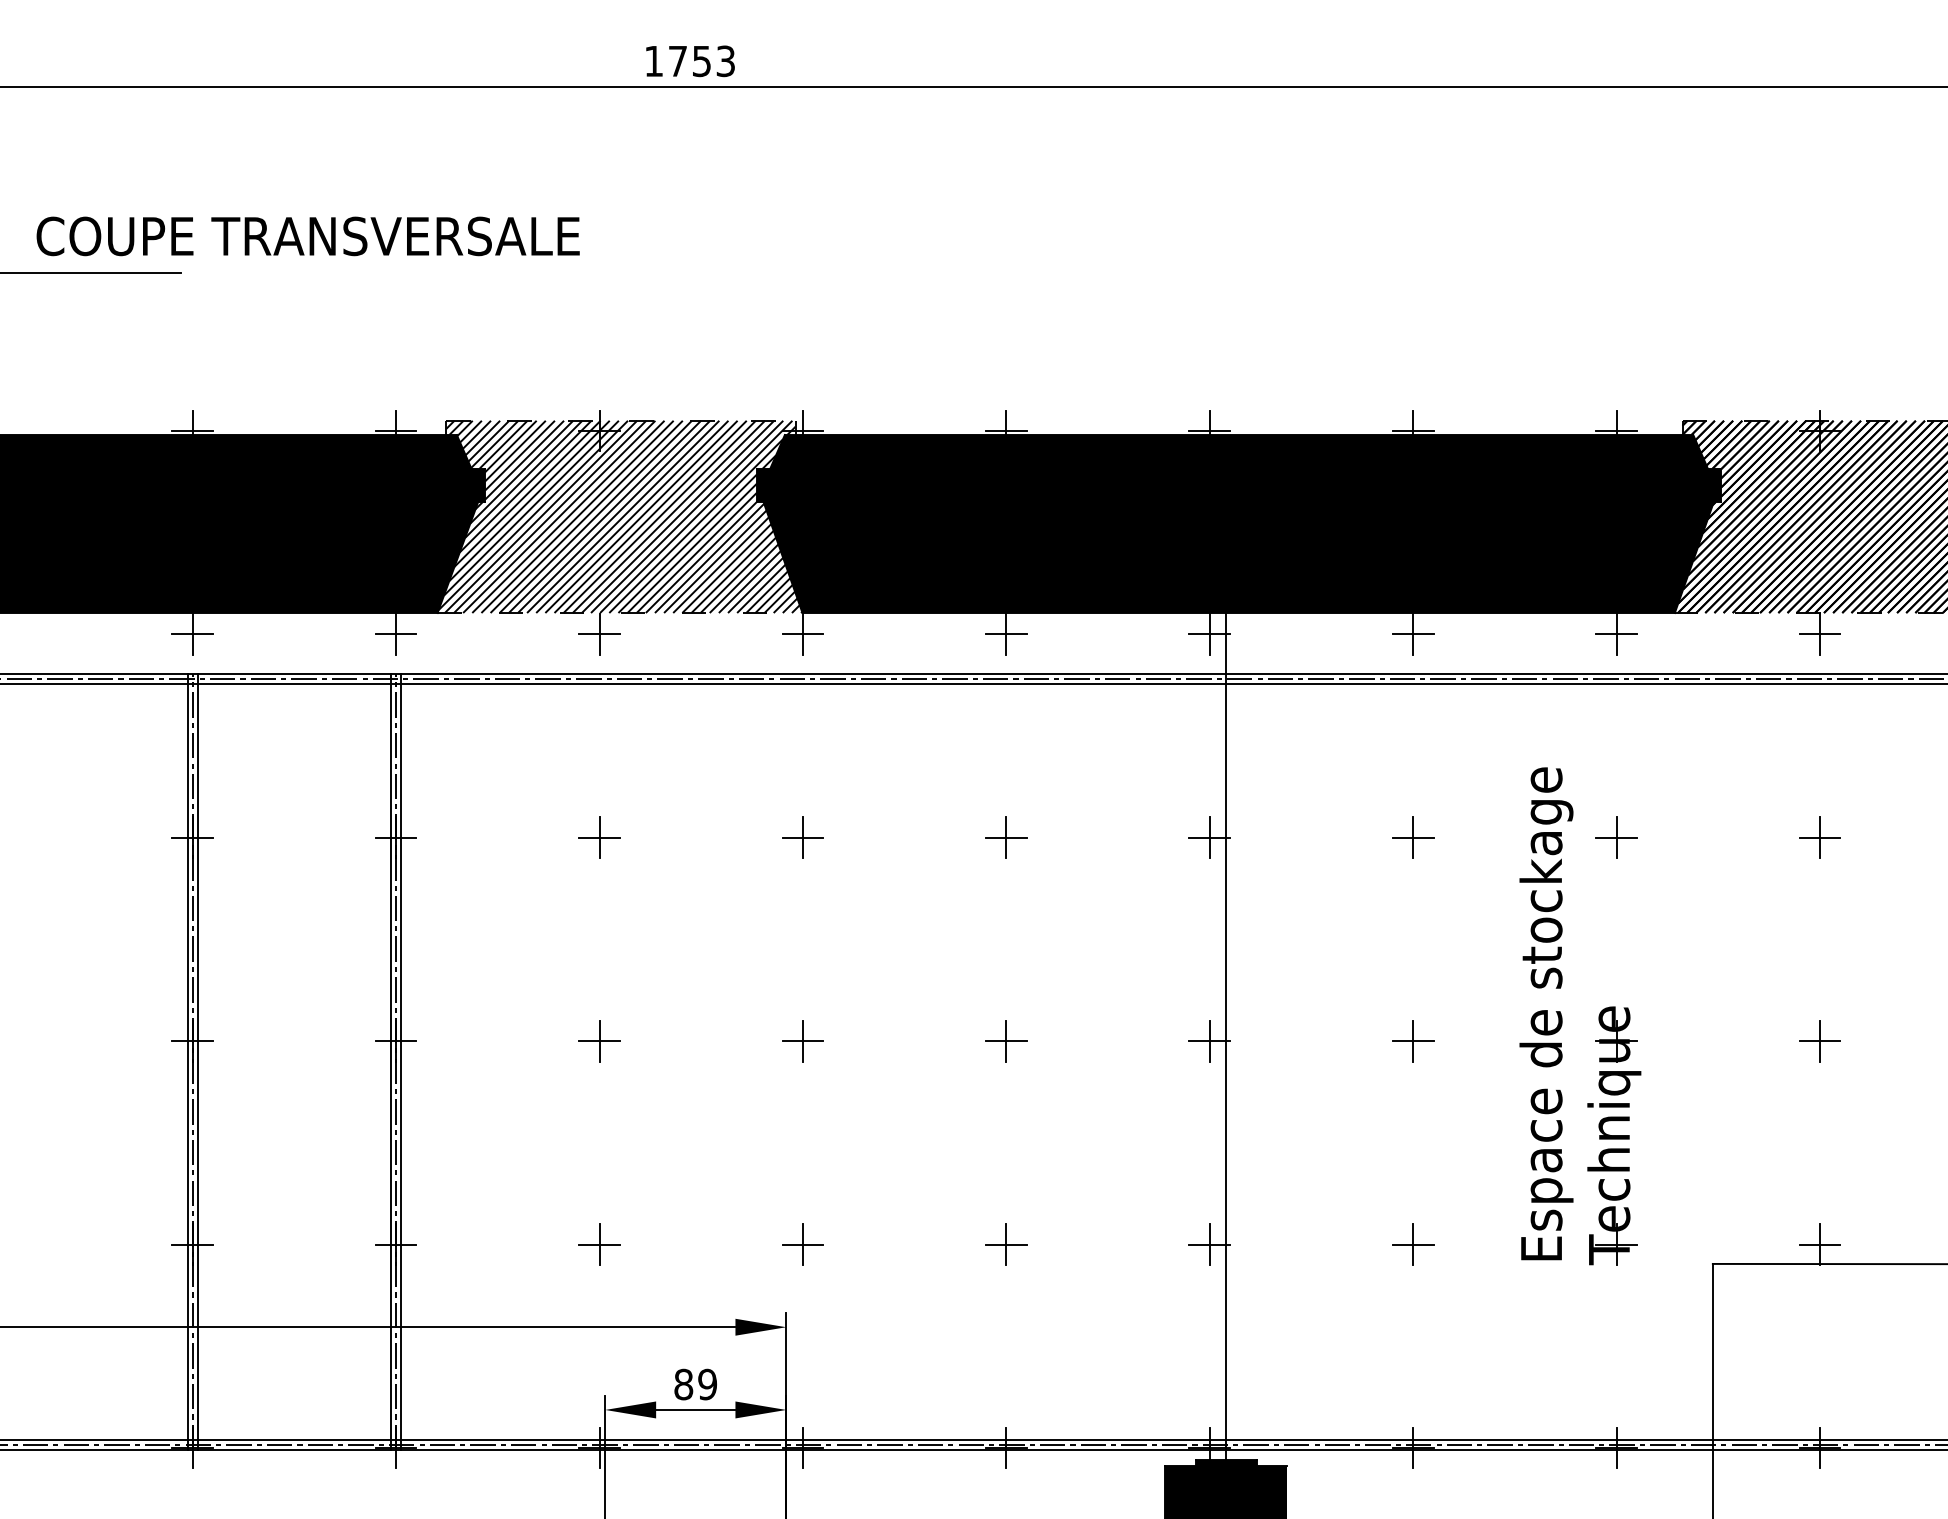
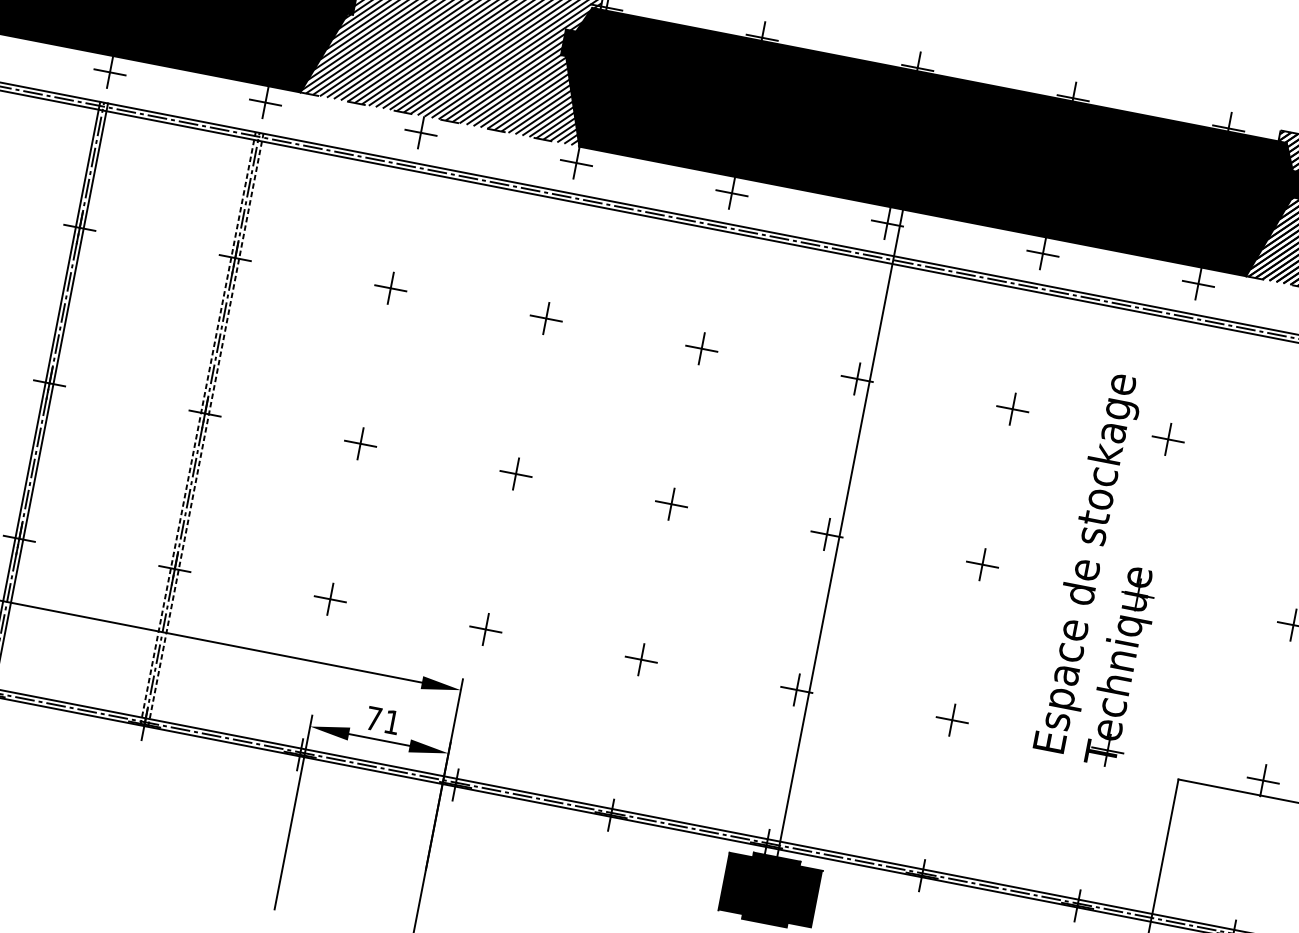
line: (391, 1061) -> (198, 428), solid -> dashed
line: (401, 1061) -> (206, 429), solid -> dashed
text: (695, 1384) -> (382, 720), 89 -> 71

